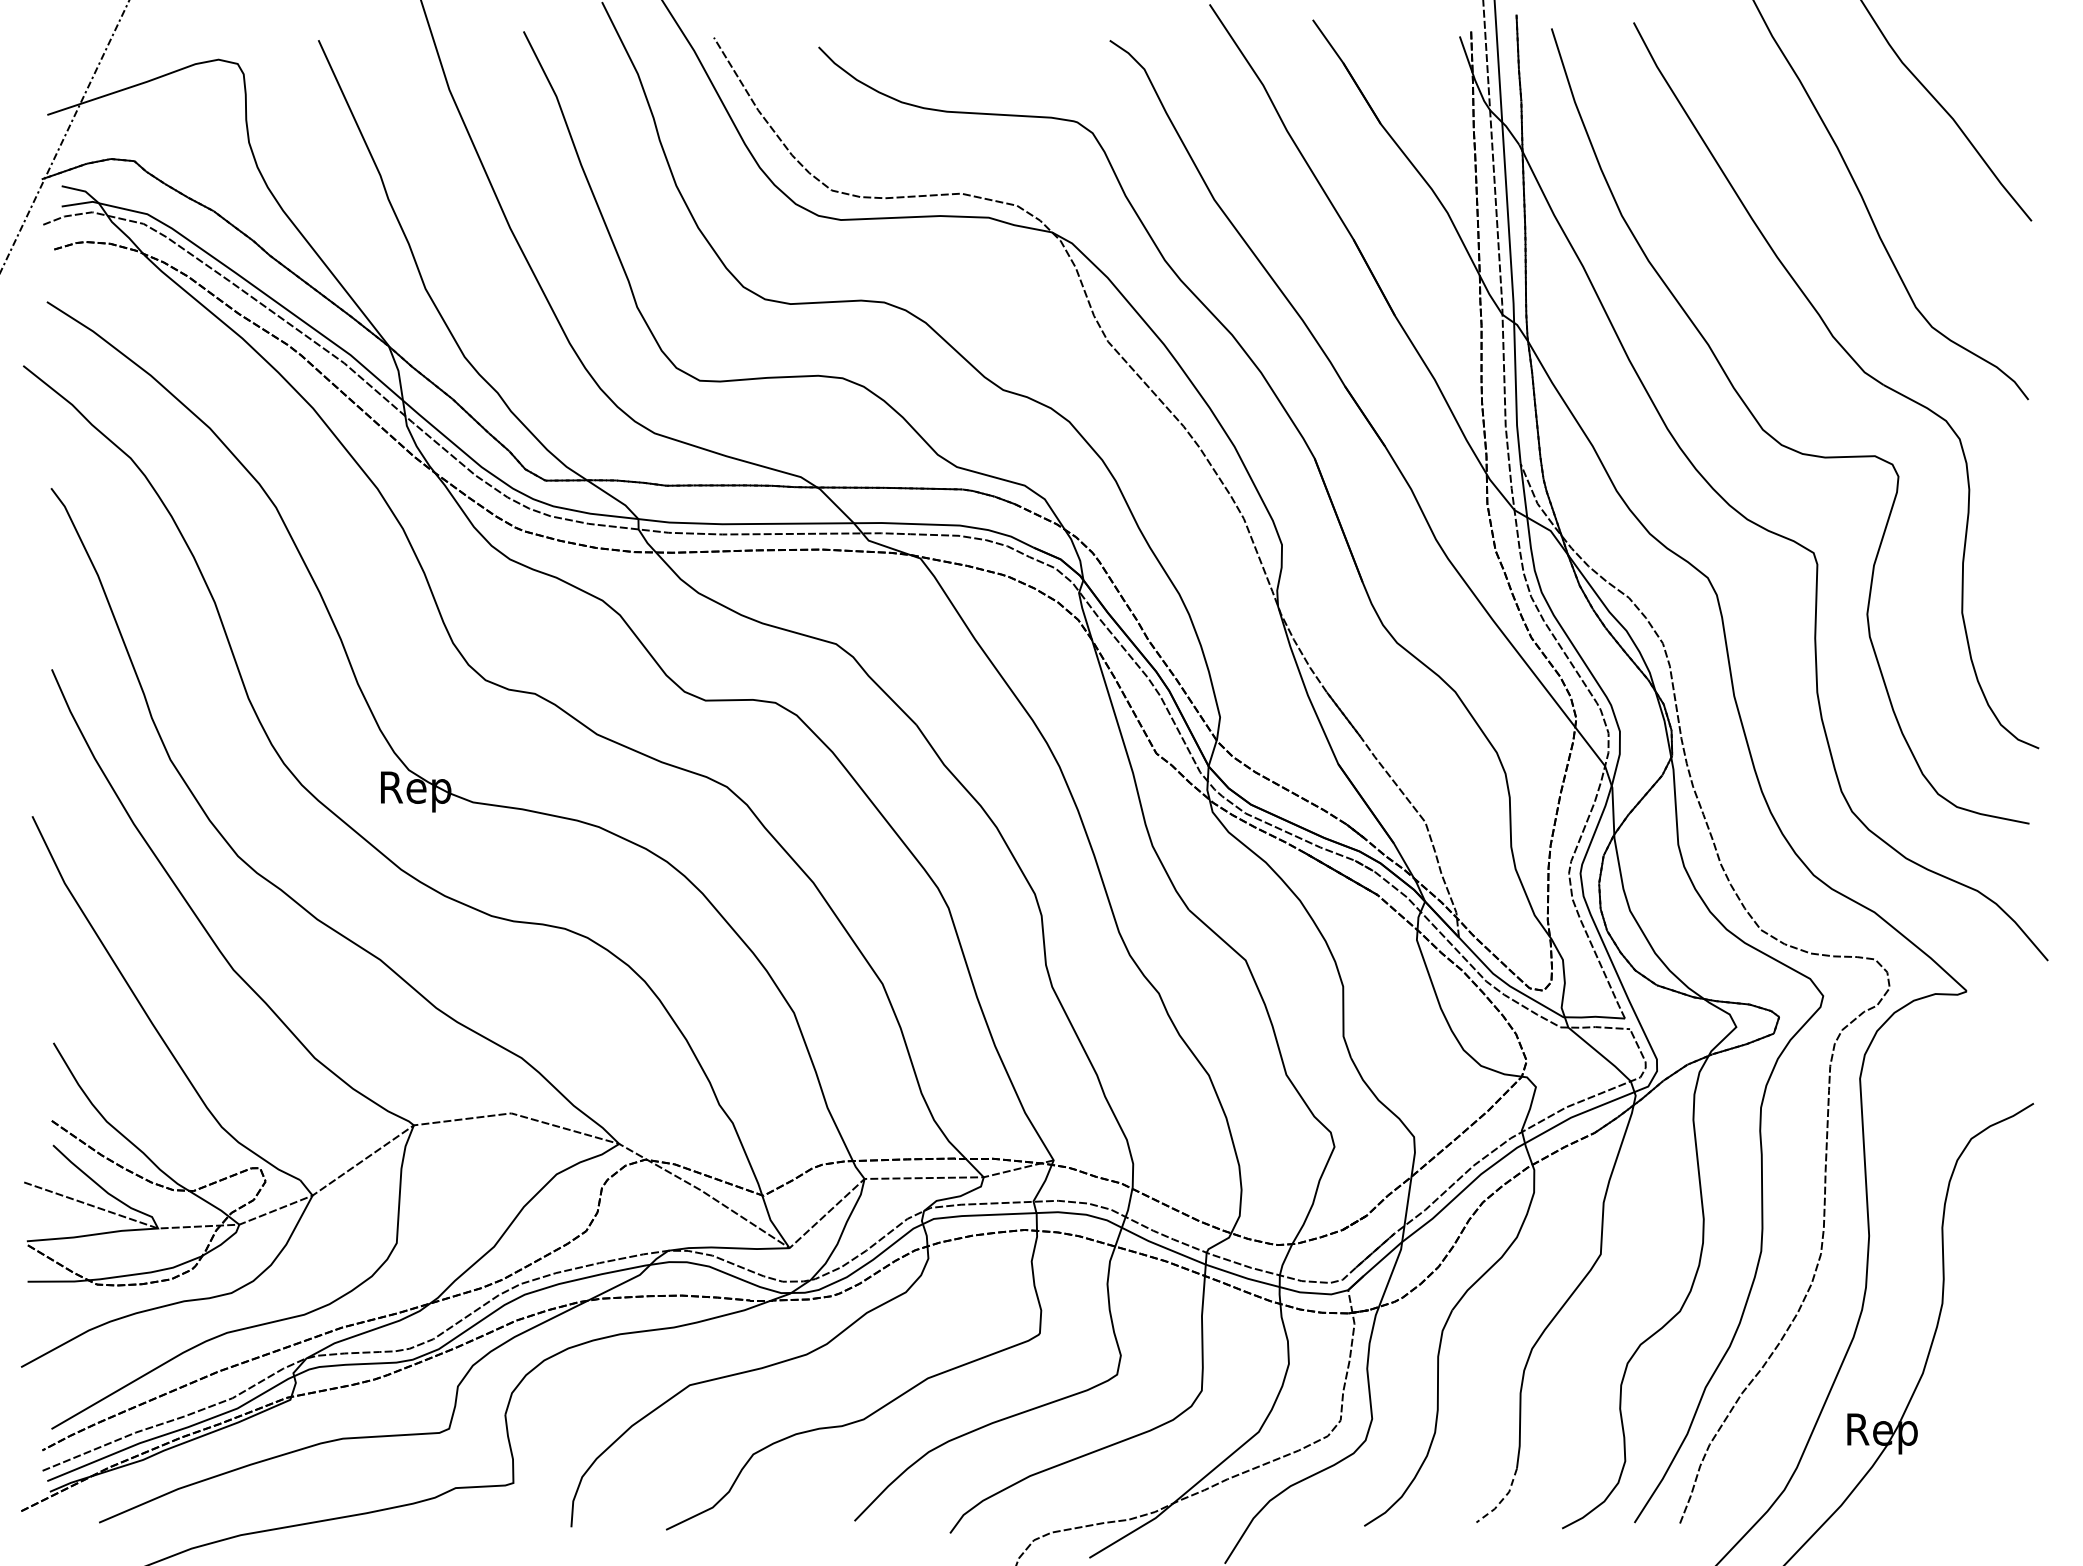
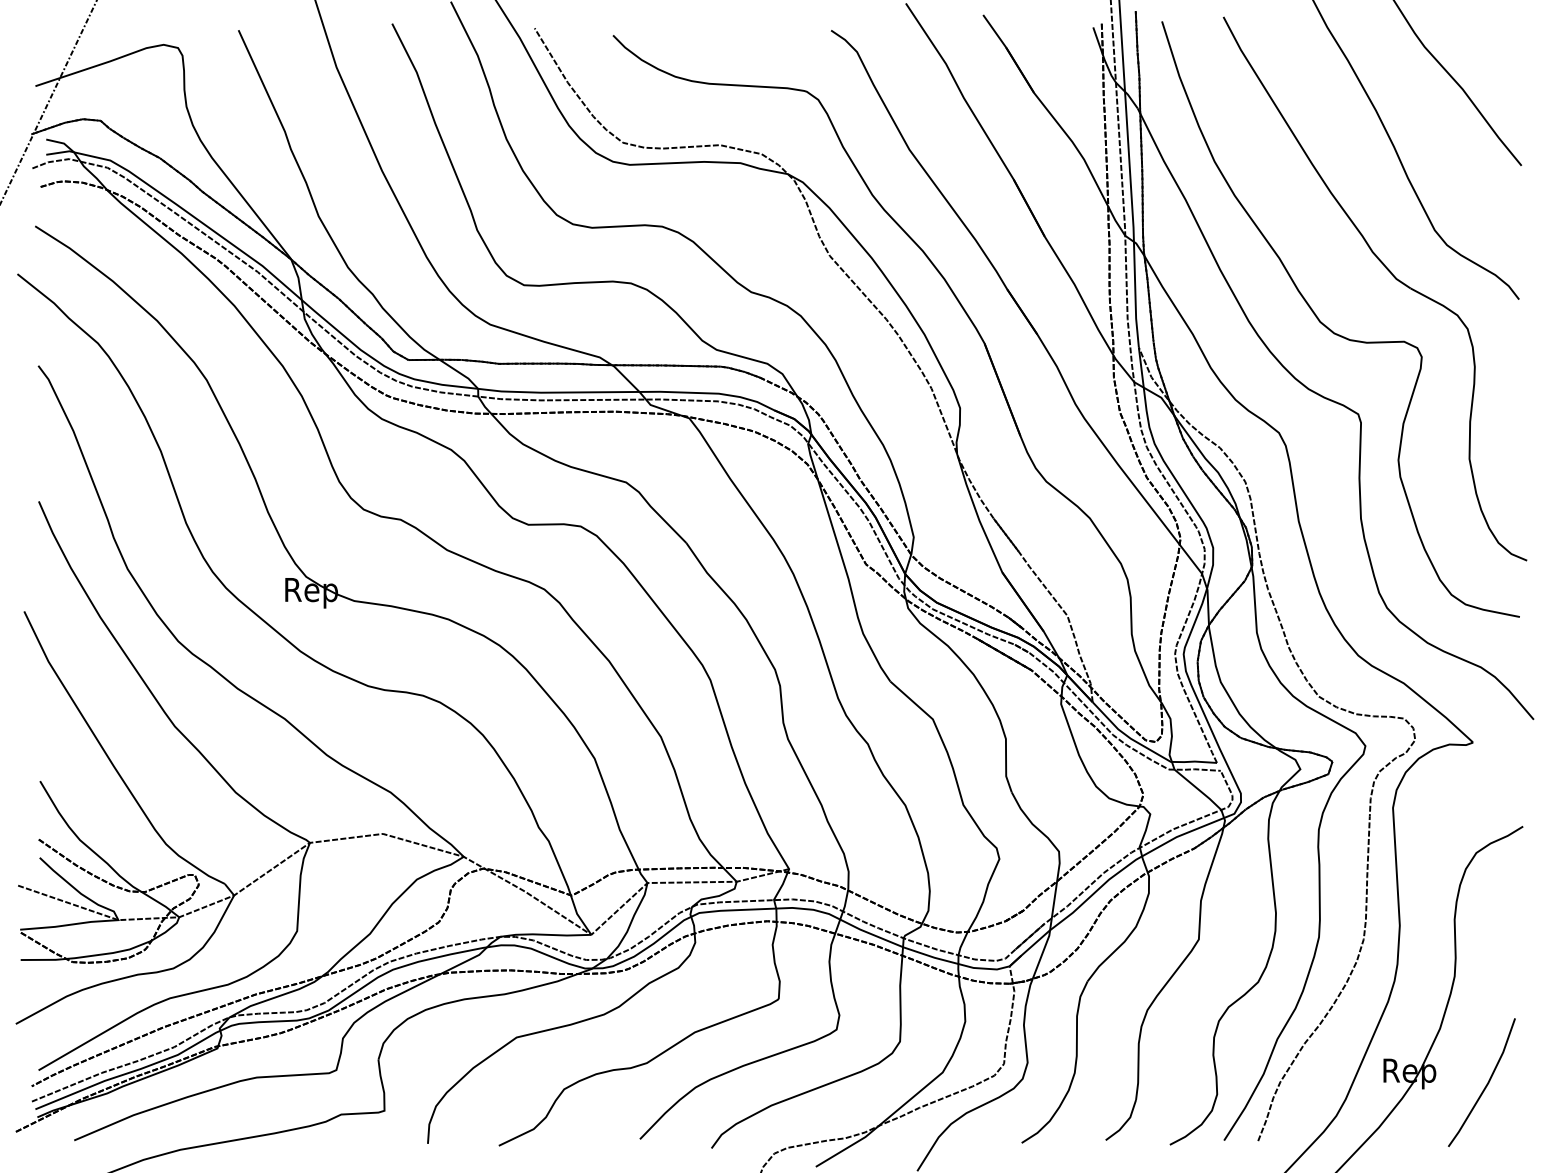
line: (1984, 1448) -> (1486, 1084), added
line: (1502, 1500) -> (1125, 1123), dashed -> solid

